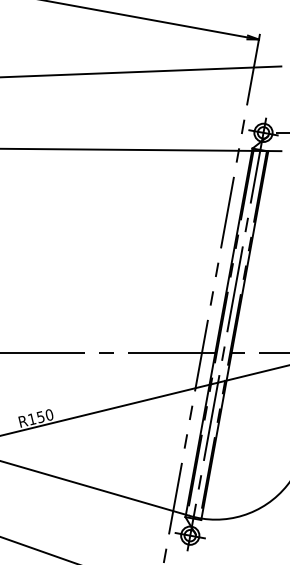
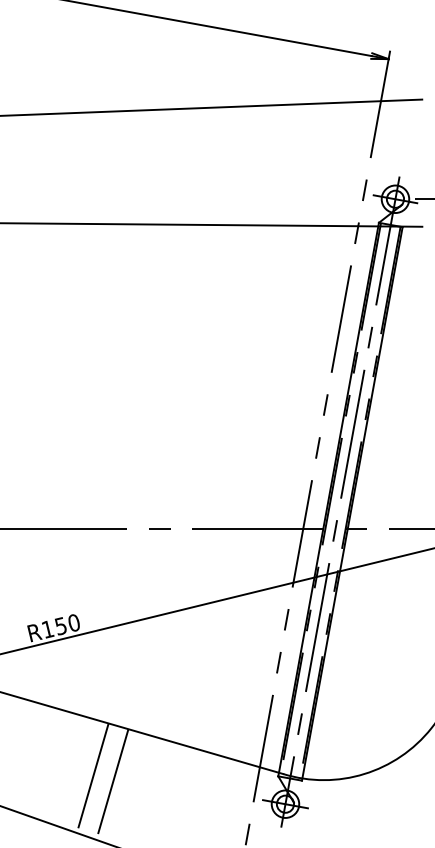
line: (61, 517) -> (92, 776), added
line: (74, 522) -> (111, 784), added

